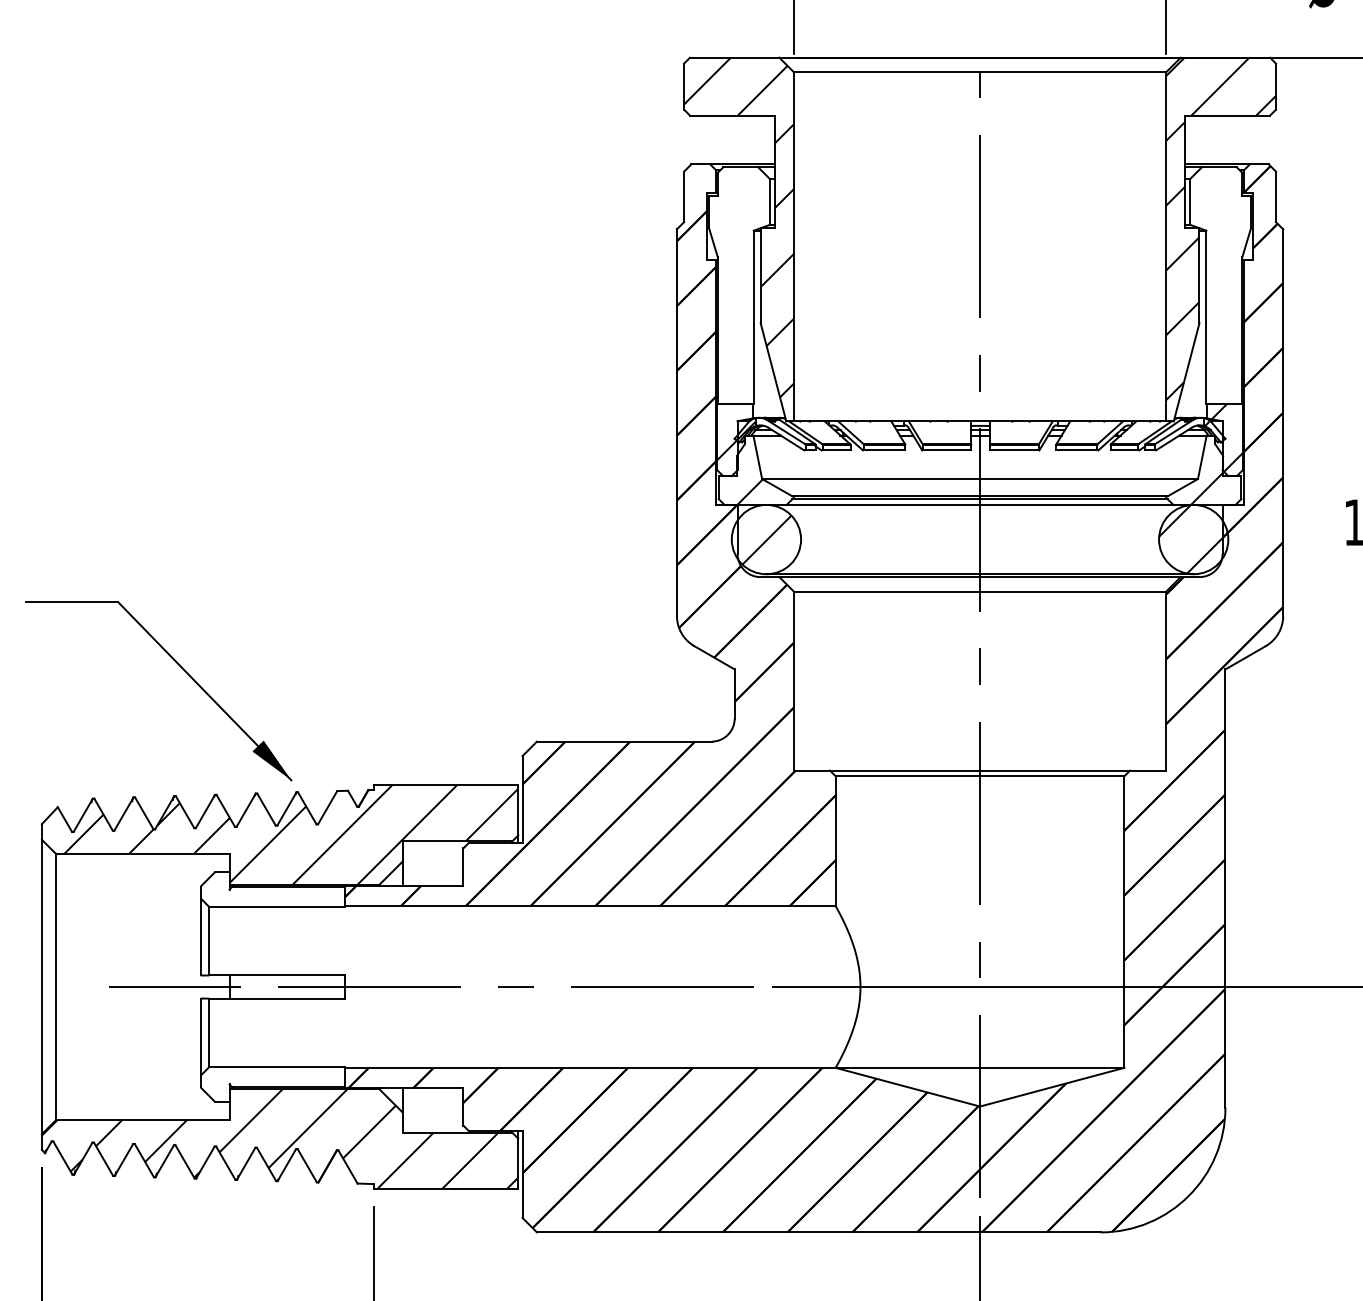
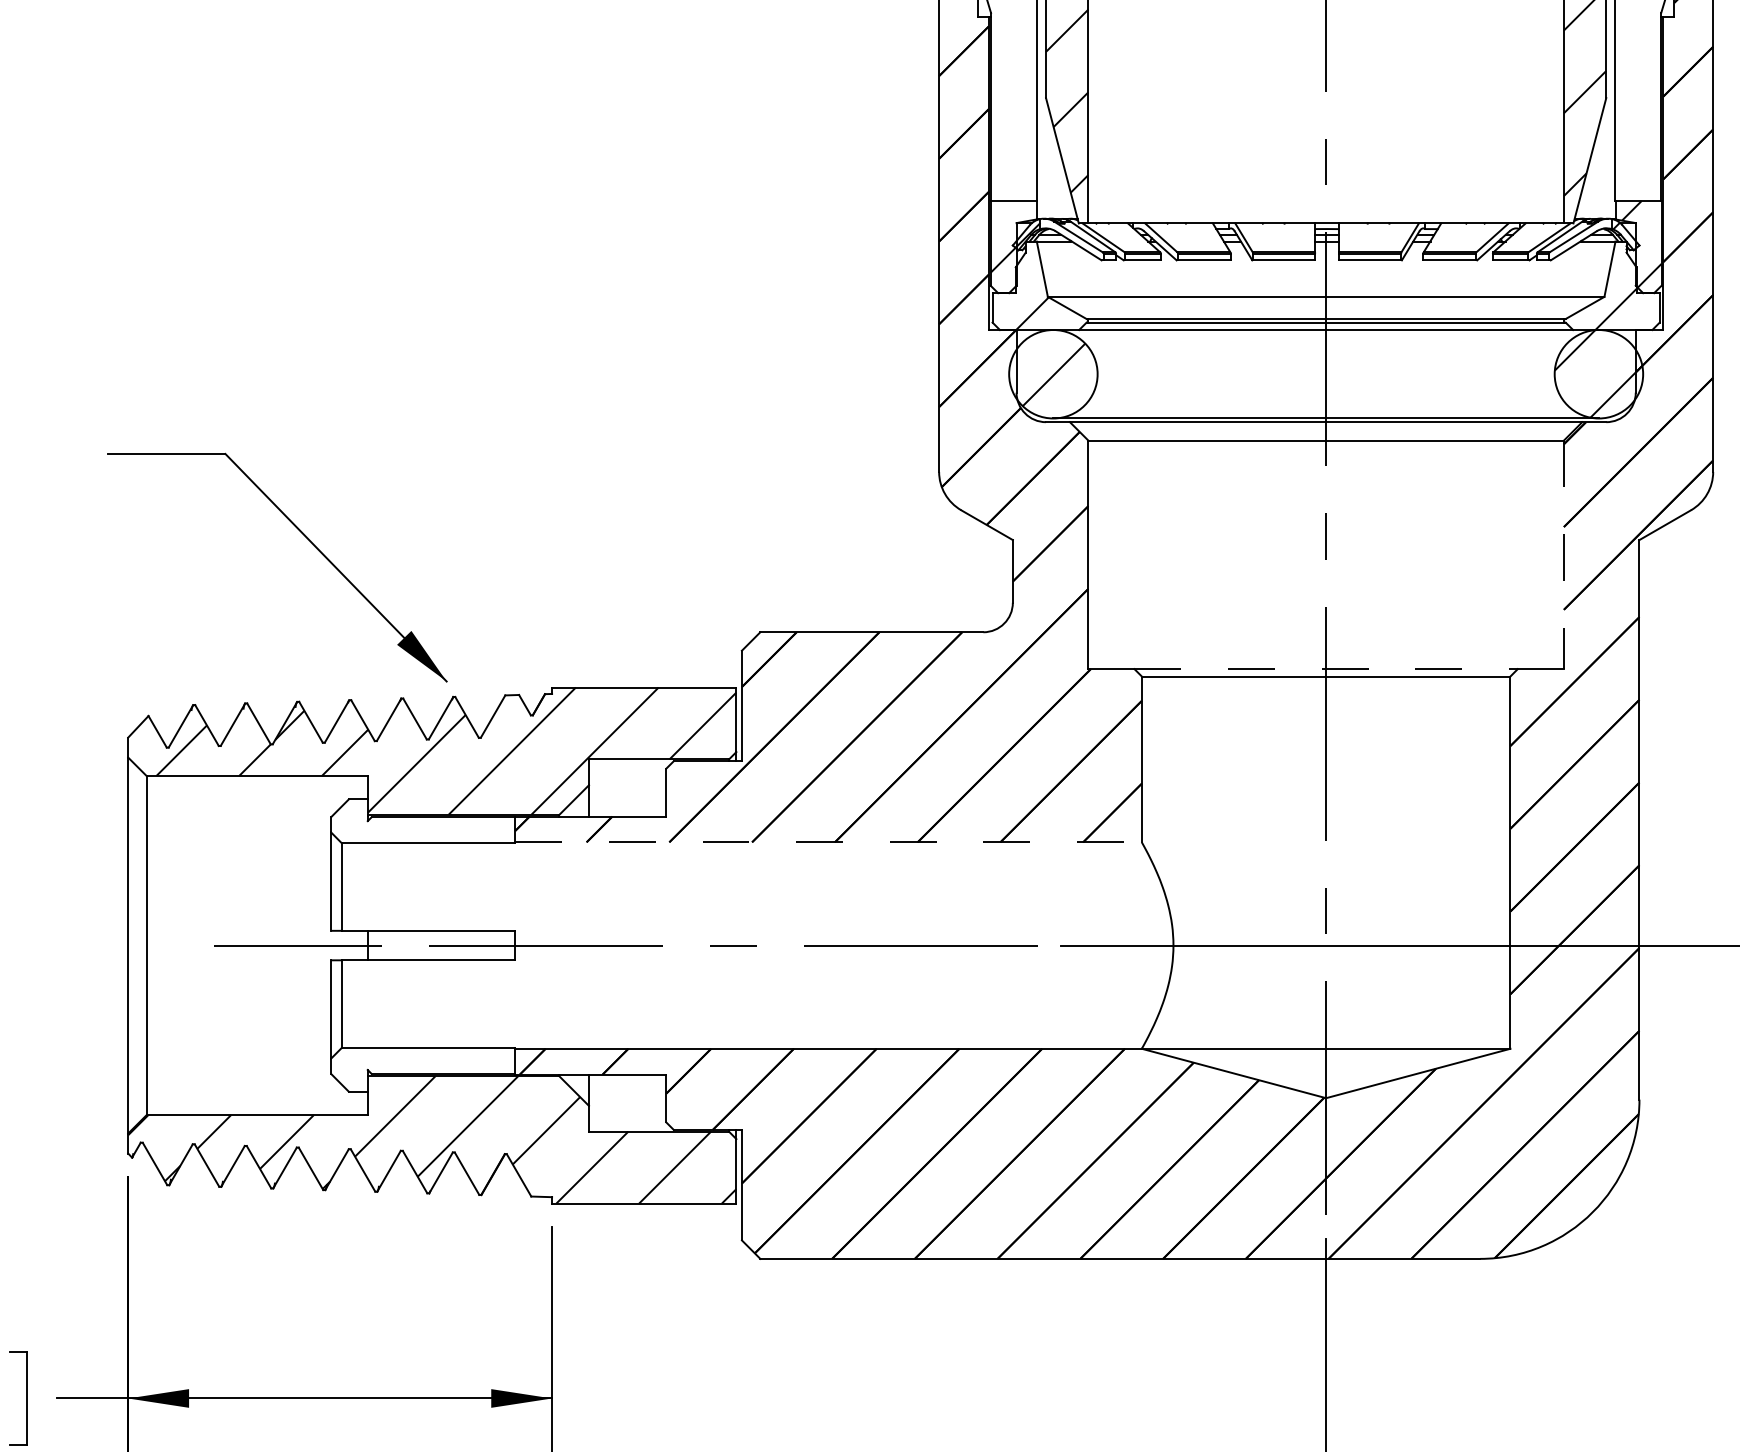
line: (1166, 681) -> (1564, 555), solid -> dashed
line: (980, 770) -> (1326, 669), solid -> dashed
line: (590, 906) -> (828, 842), solid -> dashed

